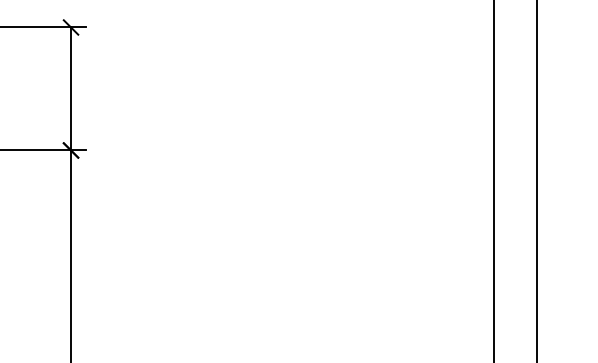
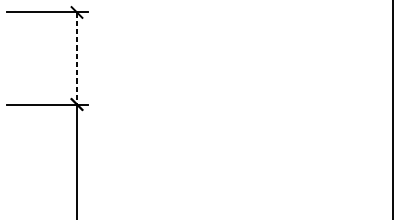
line: (71, 89) -> (77, 58), solid -> dashed

